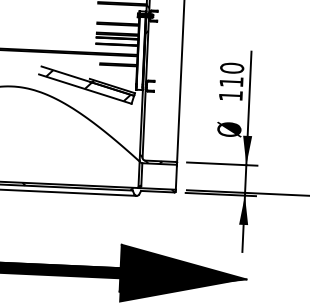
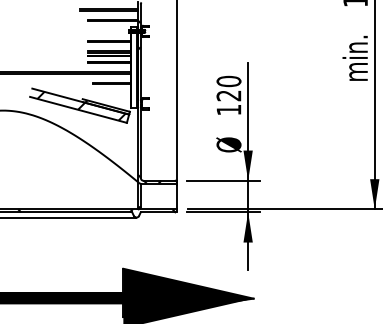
text: (231, 81) -> (228, 95), 110 -> 120

